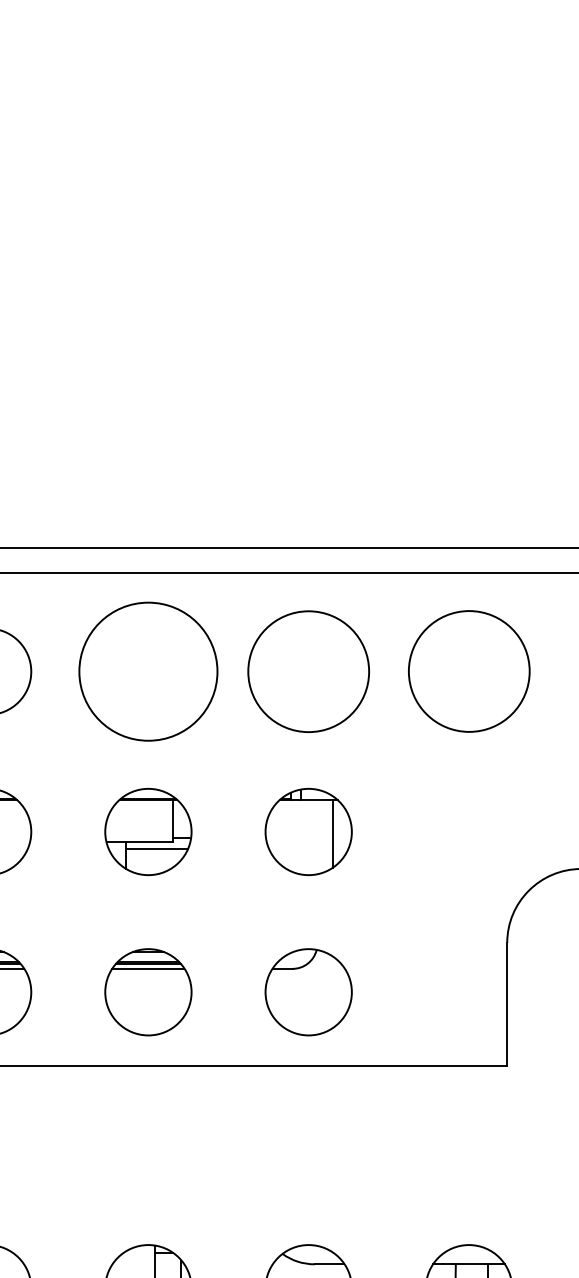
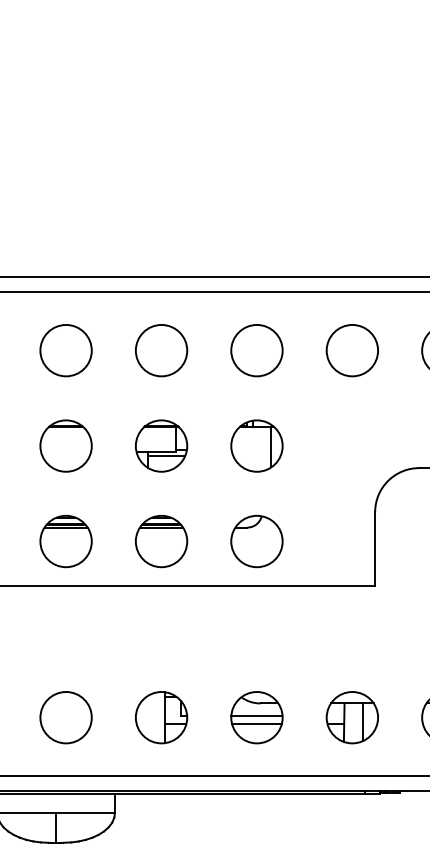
circle: (148, 671) -> (161, 350), size x0.62
circle: (307, 671) -> (256, 350), size x0.71
circle: (467, 671) -> (351, 350), size x0.71

